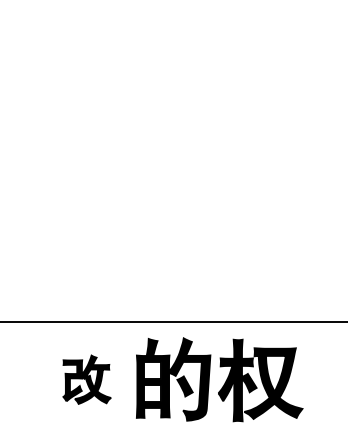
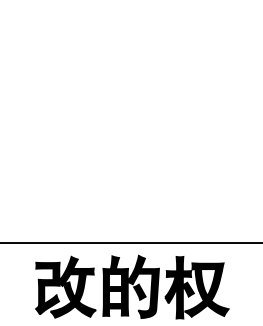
part: (86, 379) -> (65, 286), size x1.67

